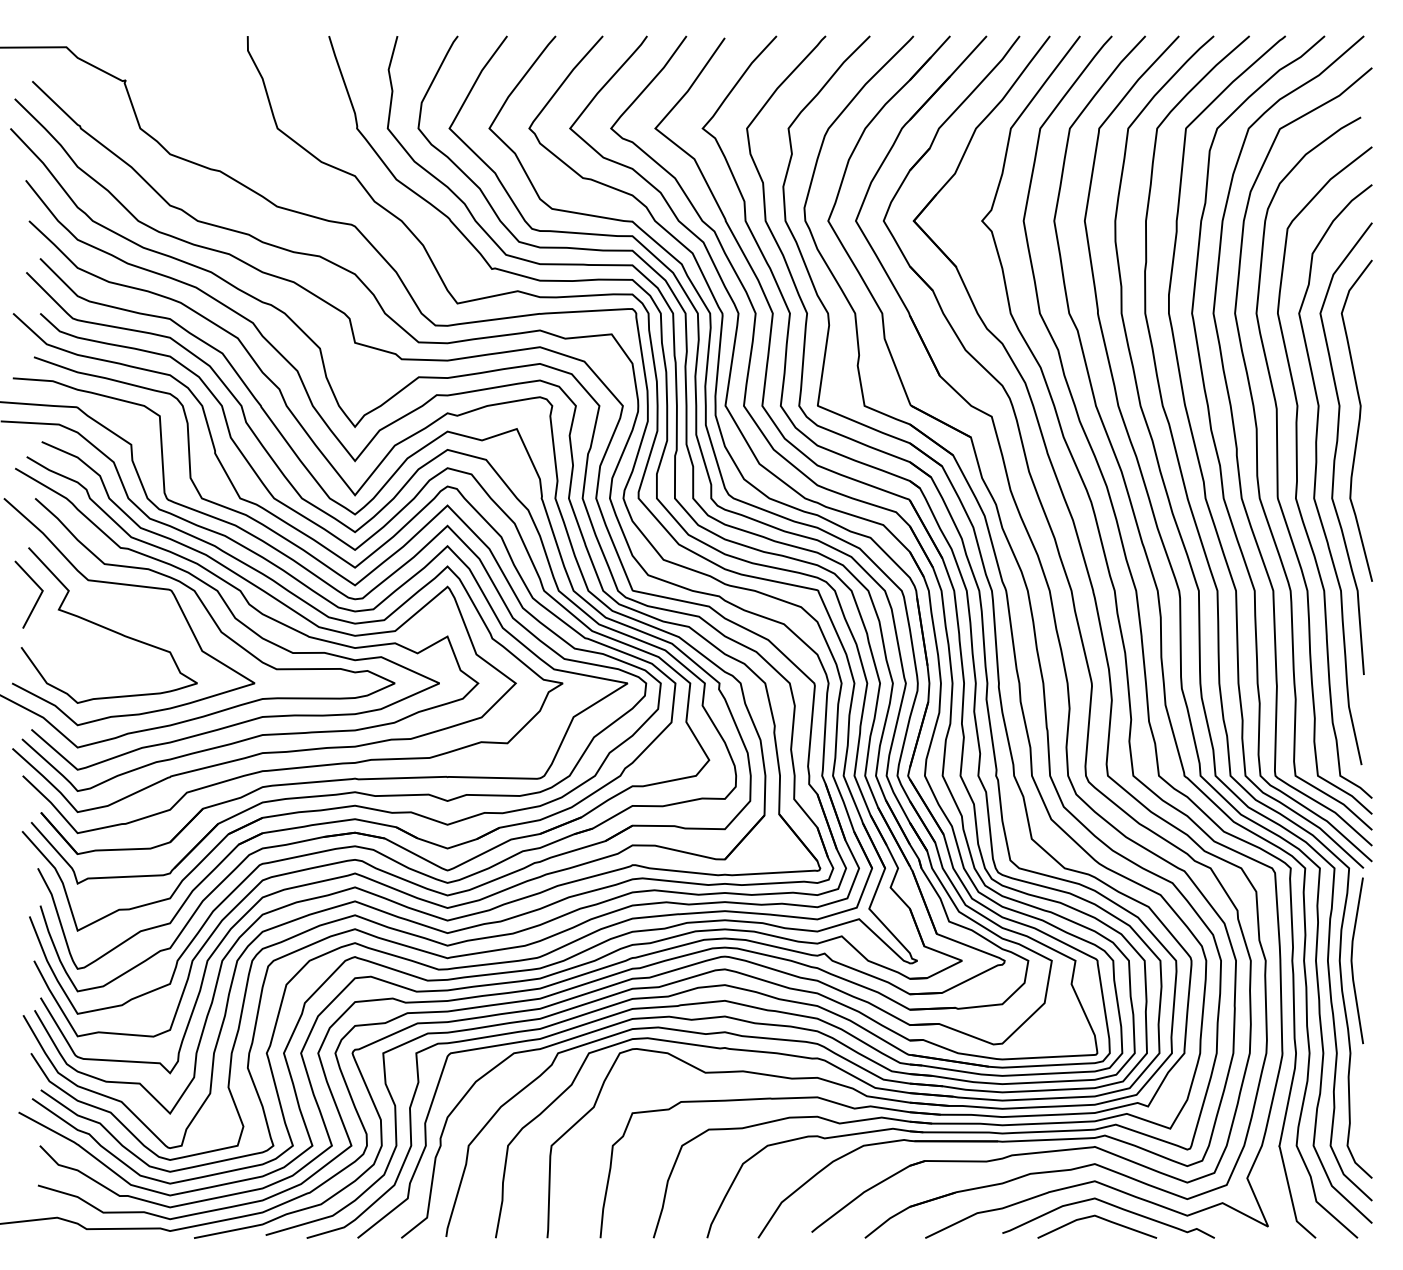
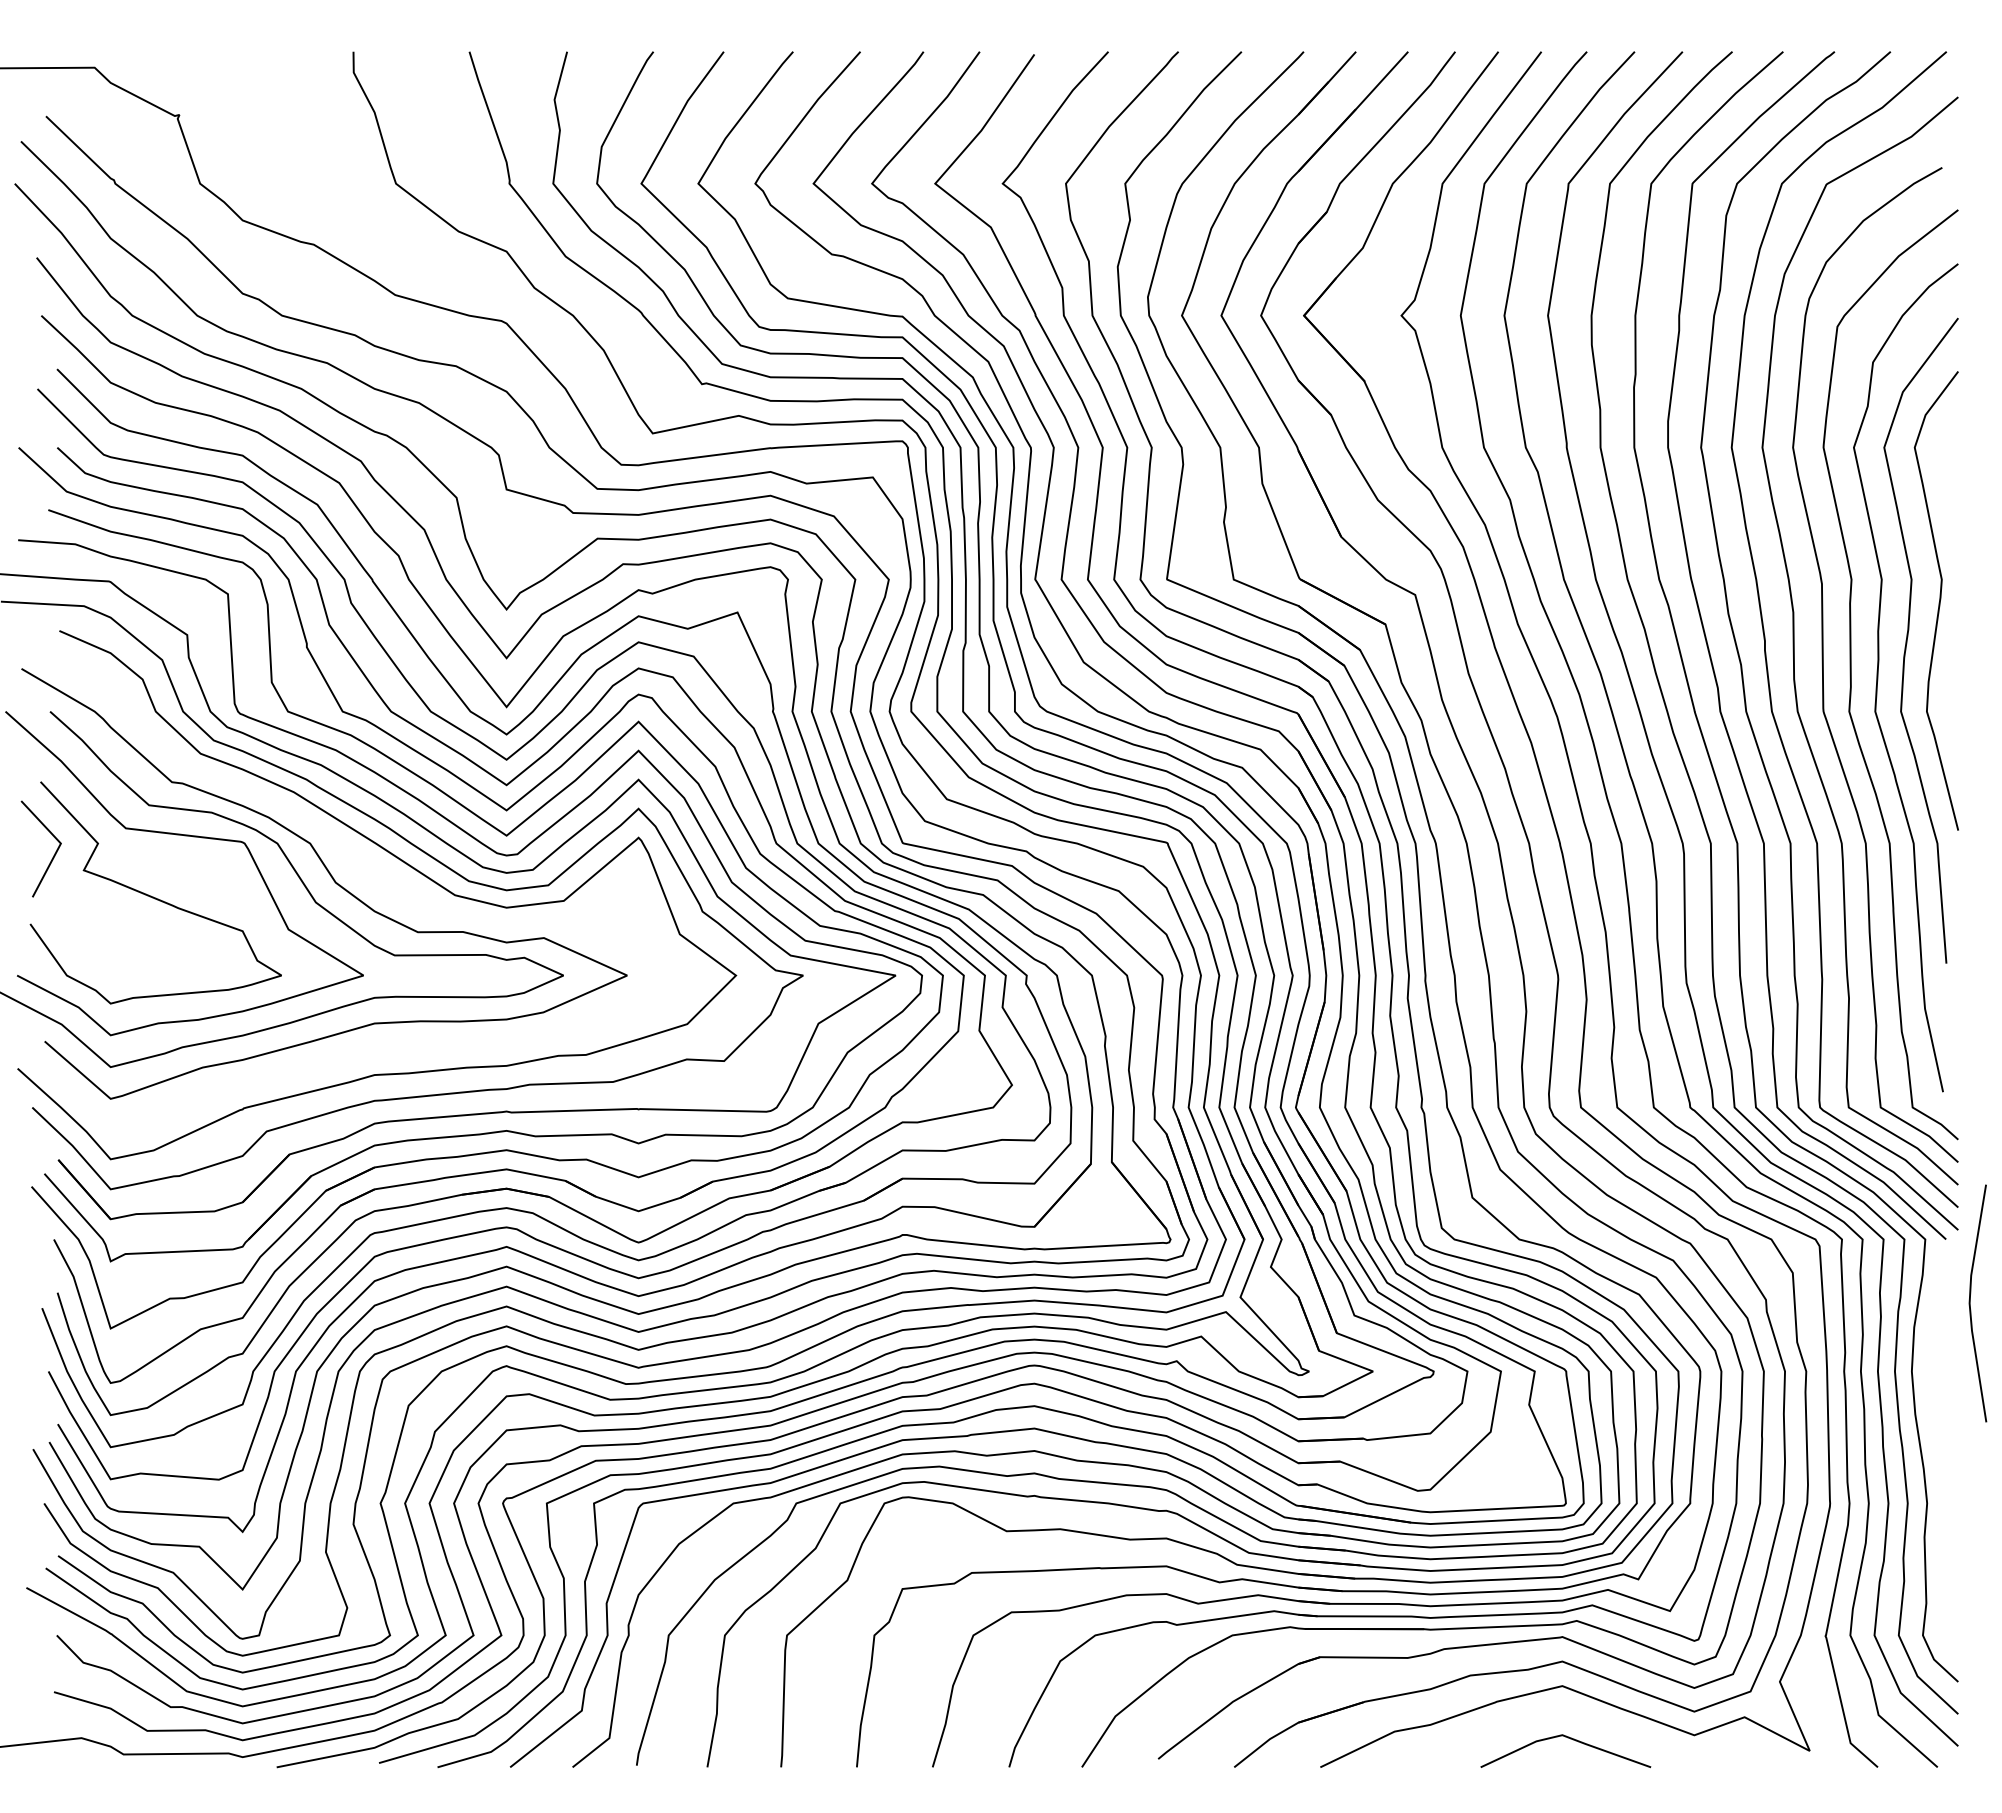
curve: (259, 612) -> (369, 874), removed
line: (1352, 960) -> (1970, 1303), moved
curve: (1112, 1206) -> (1587, 1721), removed

